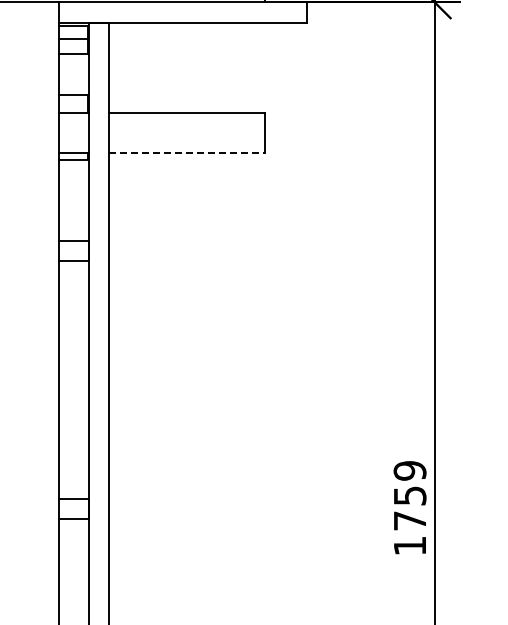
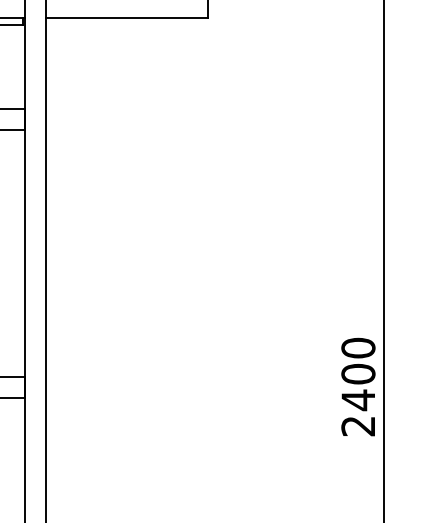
line: (187, 153) -> (127, 18), dashed -> solid
text: (409, 508) -> (357, 387), 1759 -> 2400

